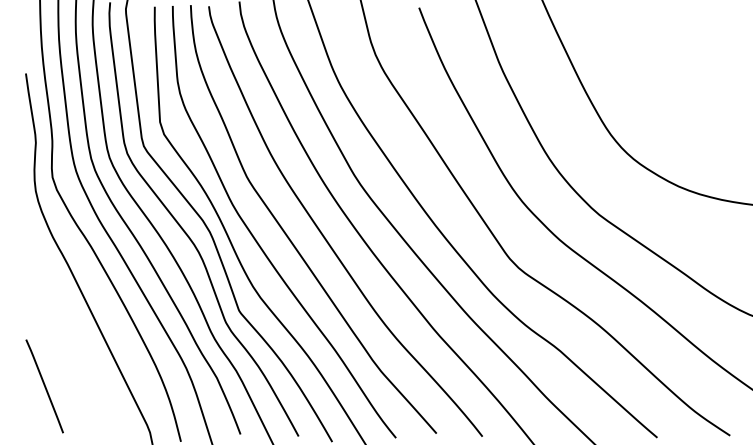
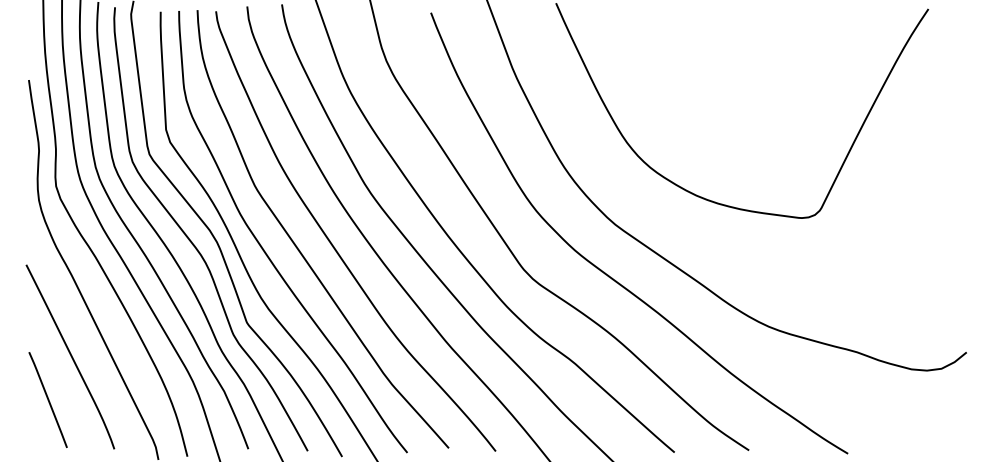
curve: (66, 343) -> (70, 356), added

